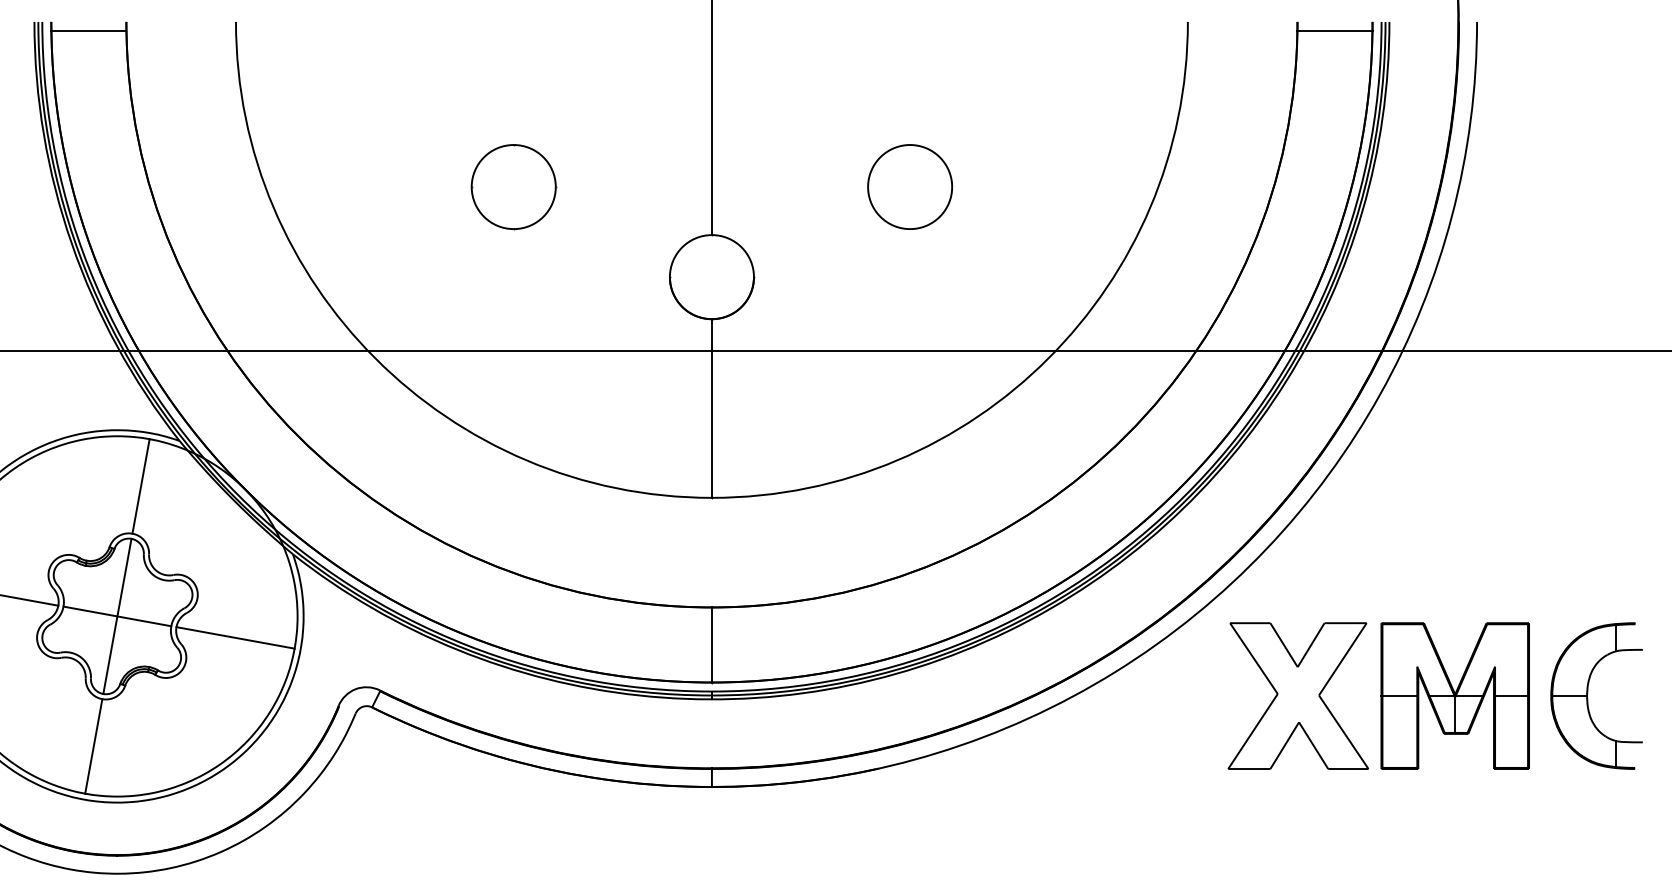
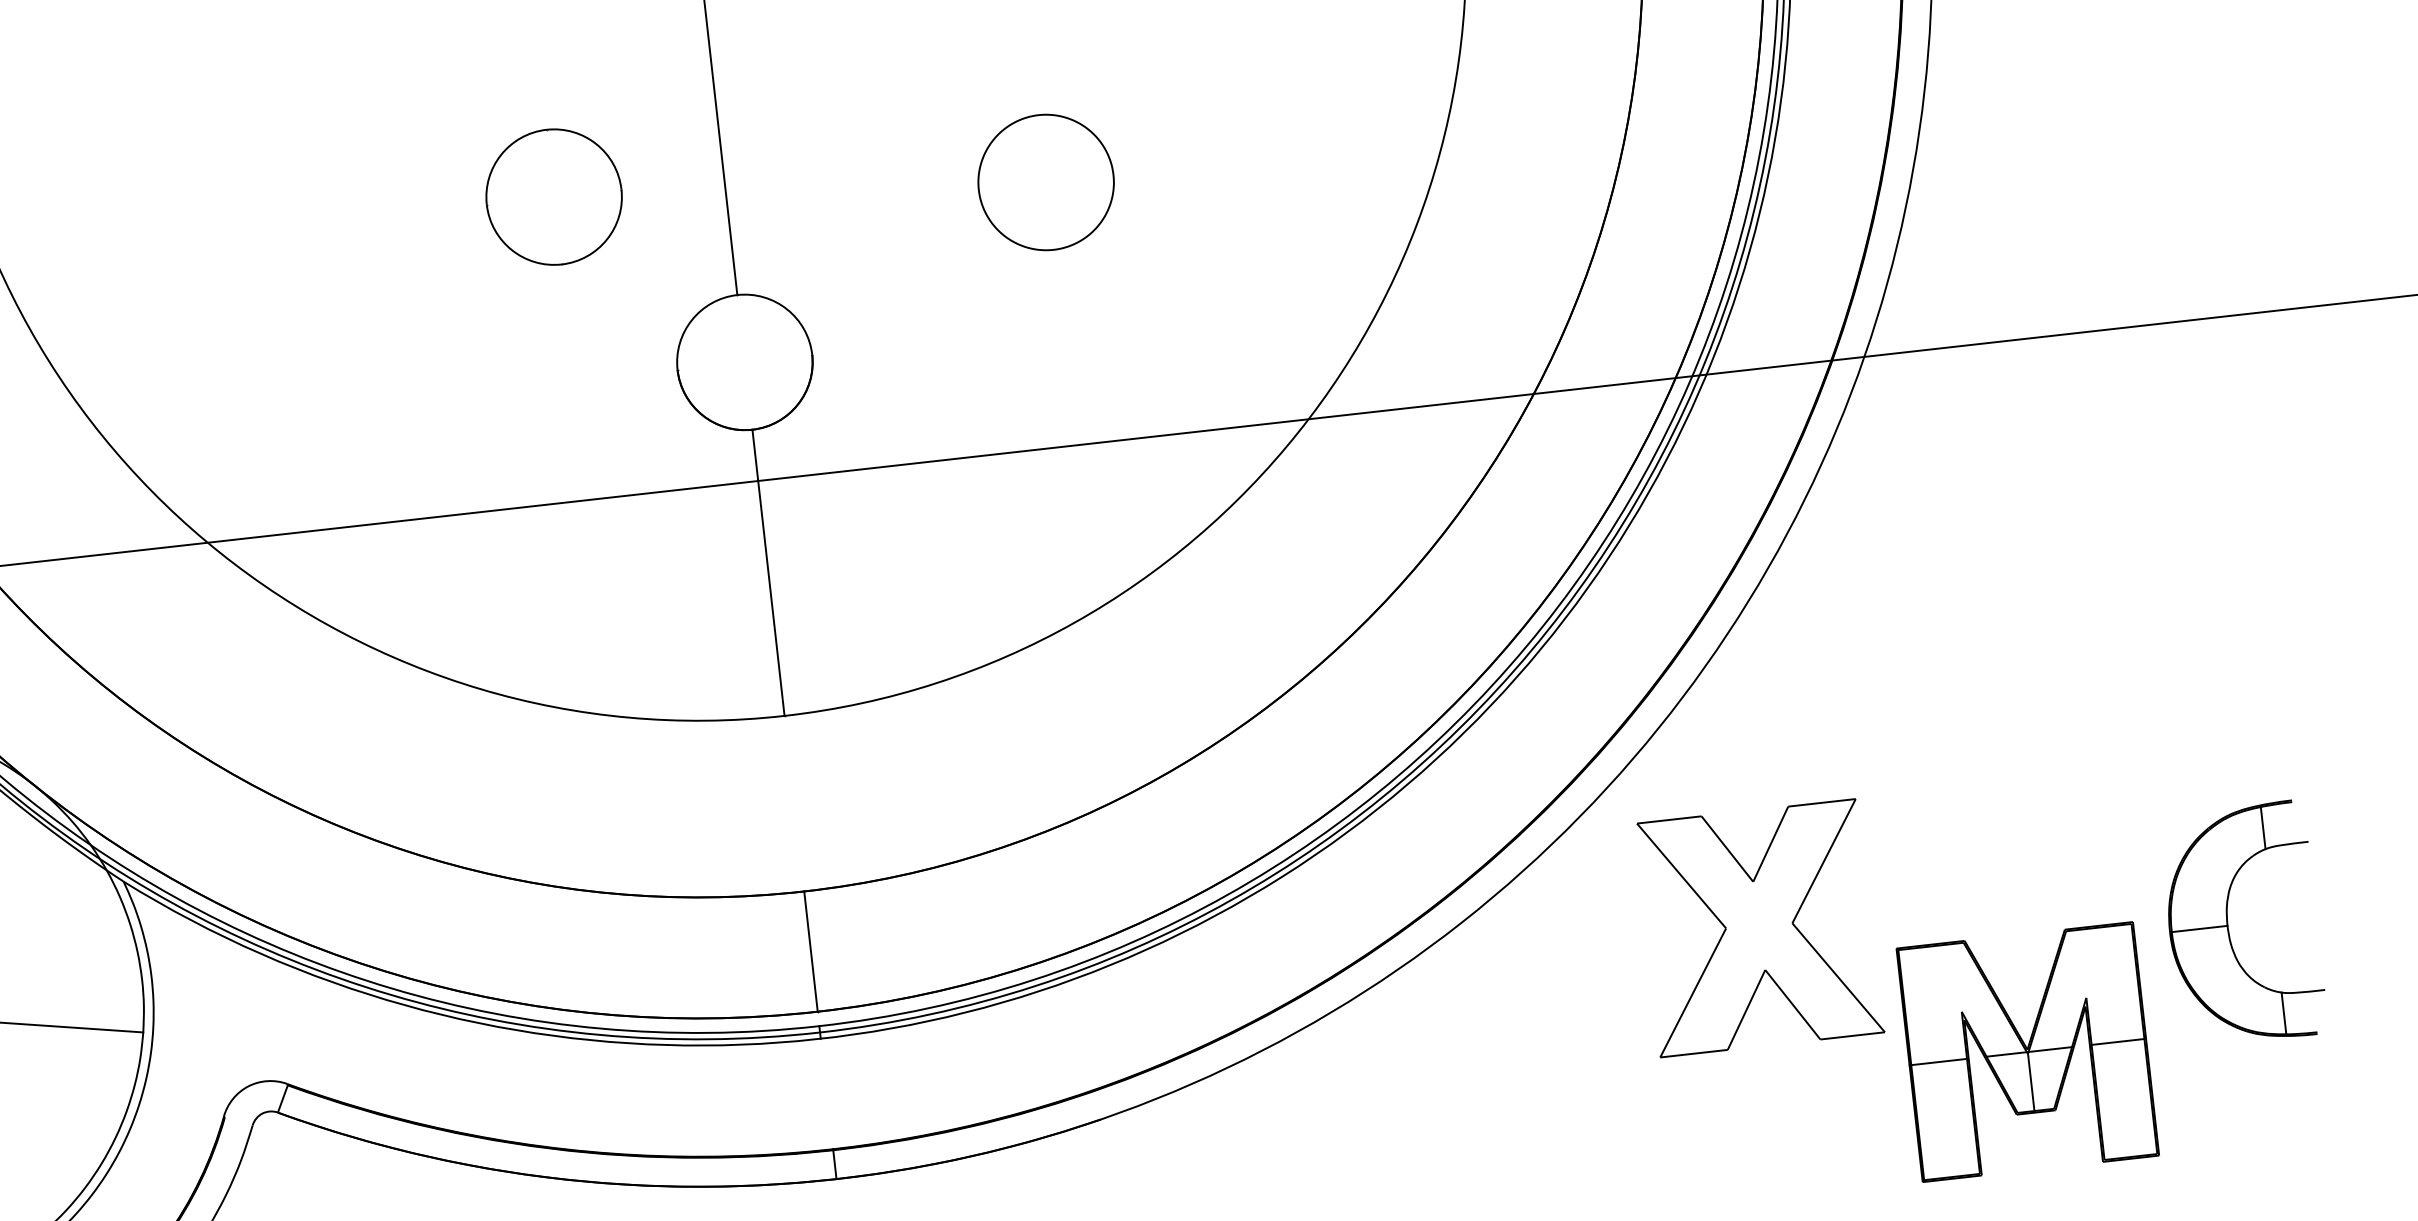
part: (513, 187) -> (553, 197), moved
part: (1588, 693) -> (2229, 921), moved
part: (1454, 695) -> (2026, 1051), moved

